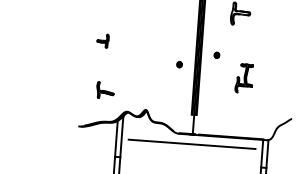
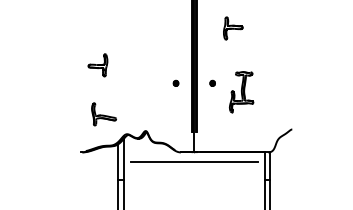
part: (102, 41) -> (97, 65), size x1.67
part: (216, 54) -> (212, 82), moved
part: (244, 78) -> (241, 92), size x1.43
part: (104, 90) -> (103, 114), size x1.43

